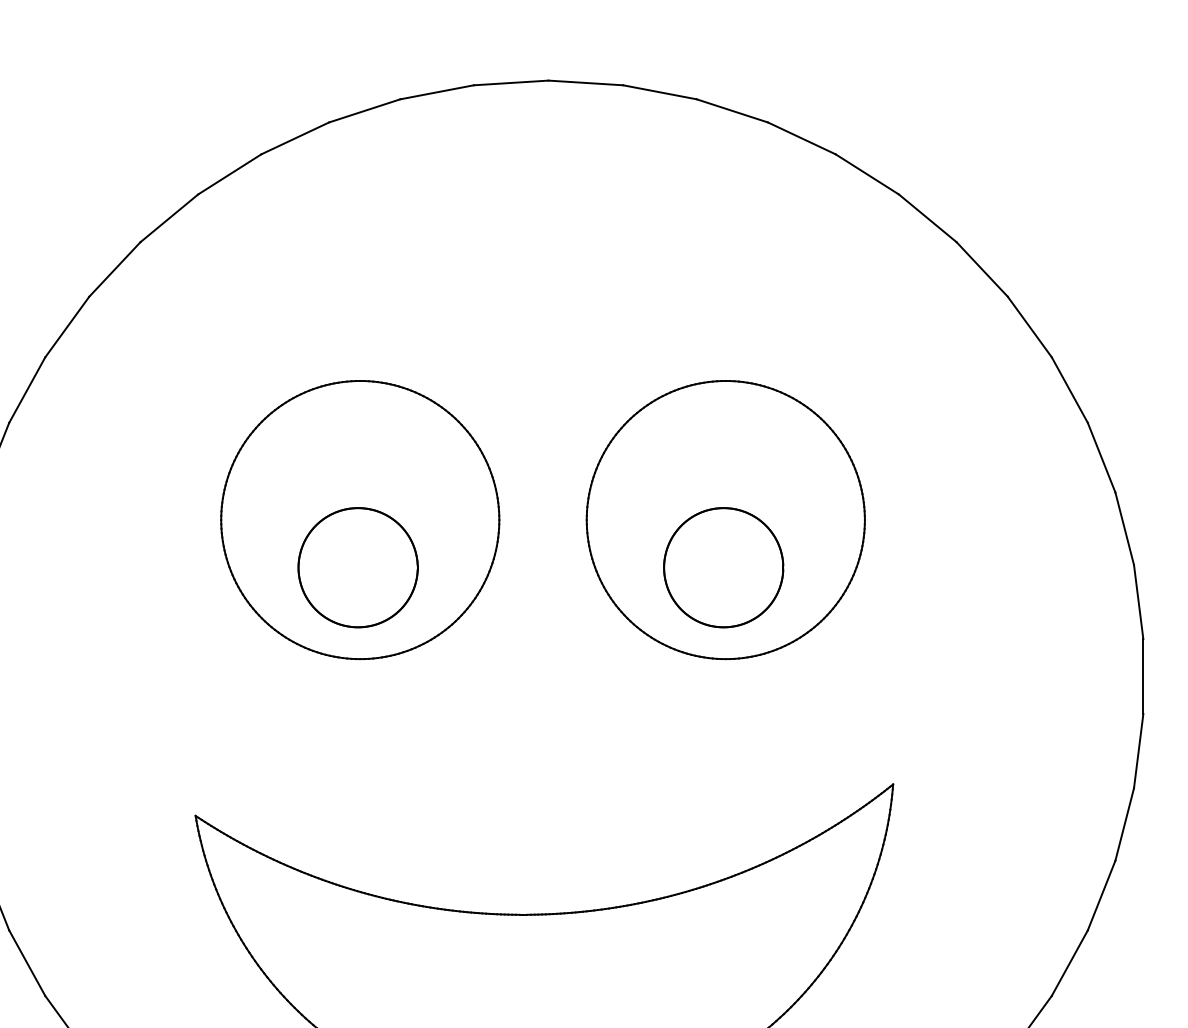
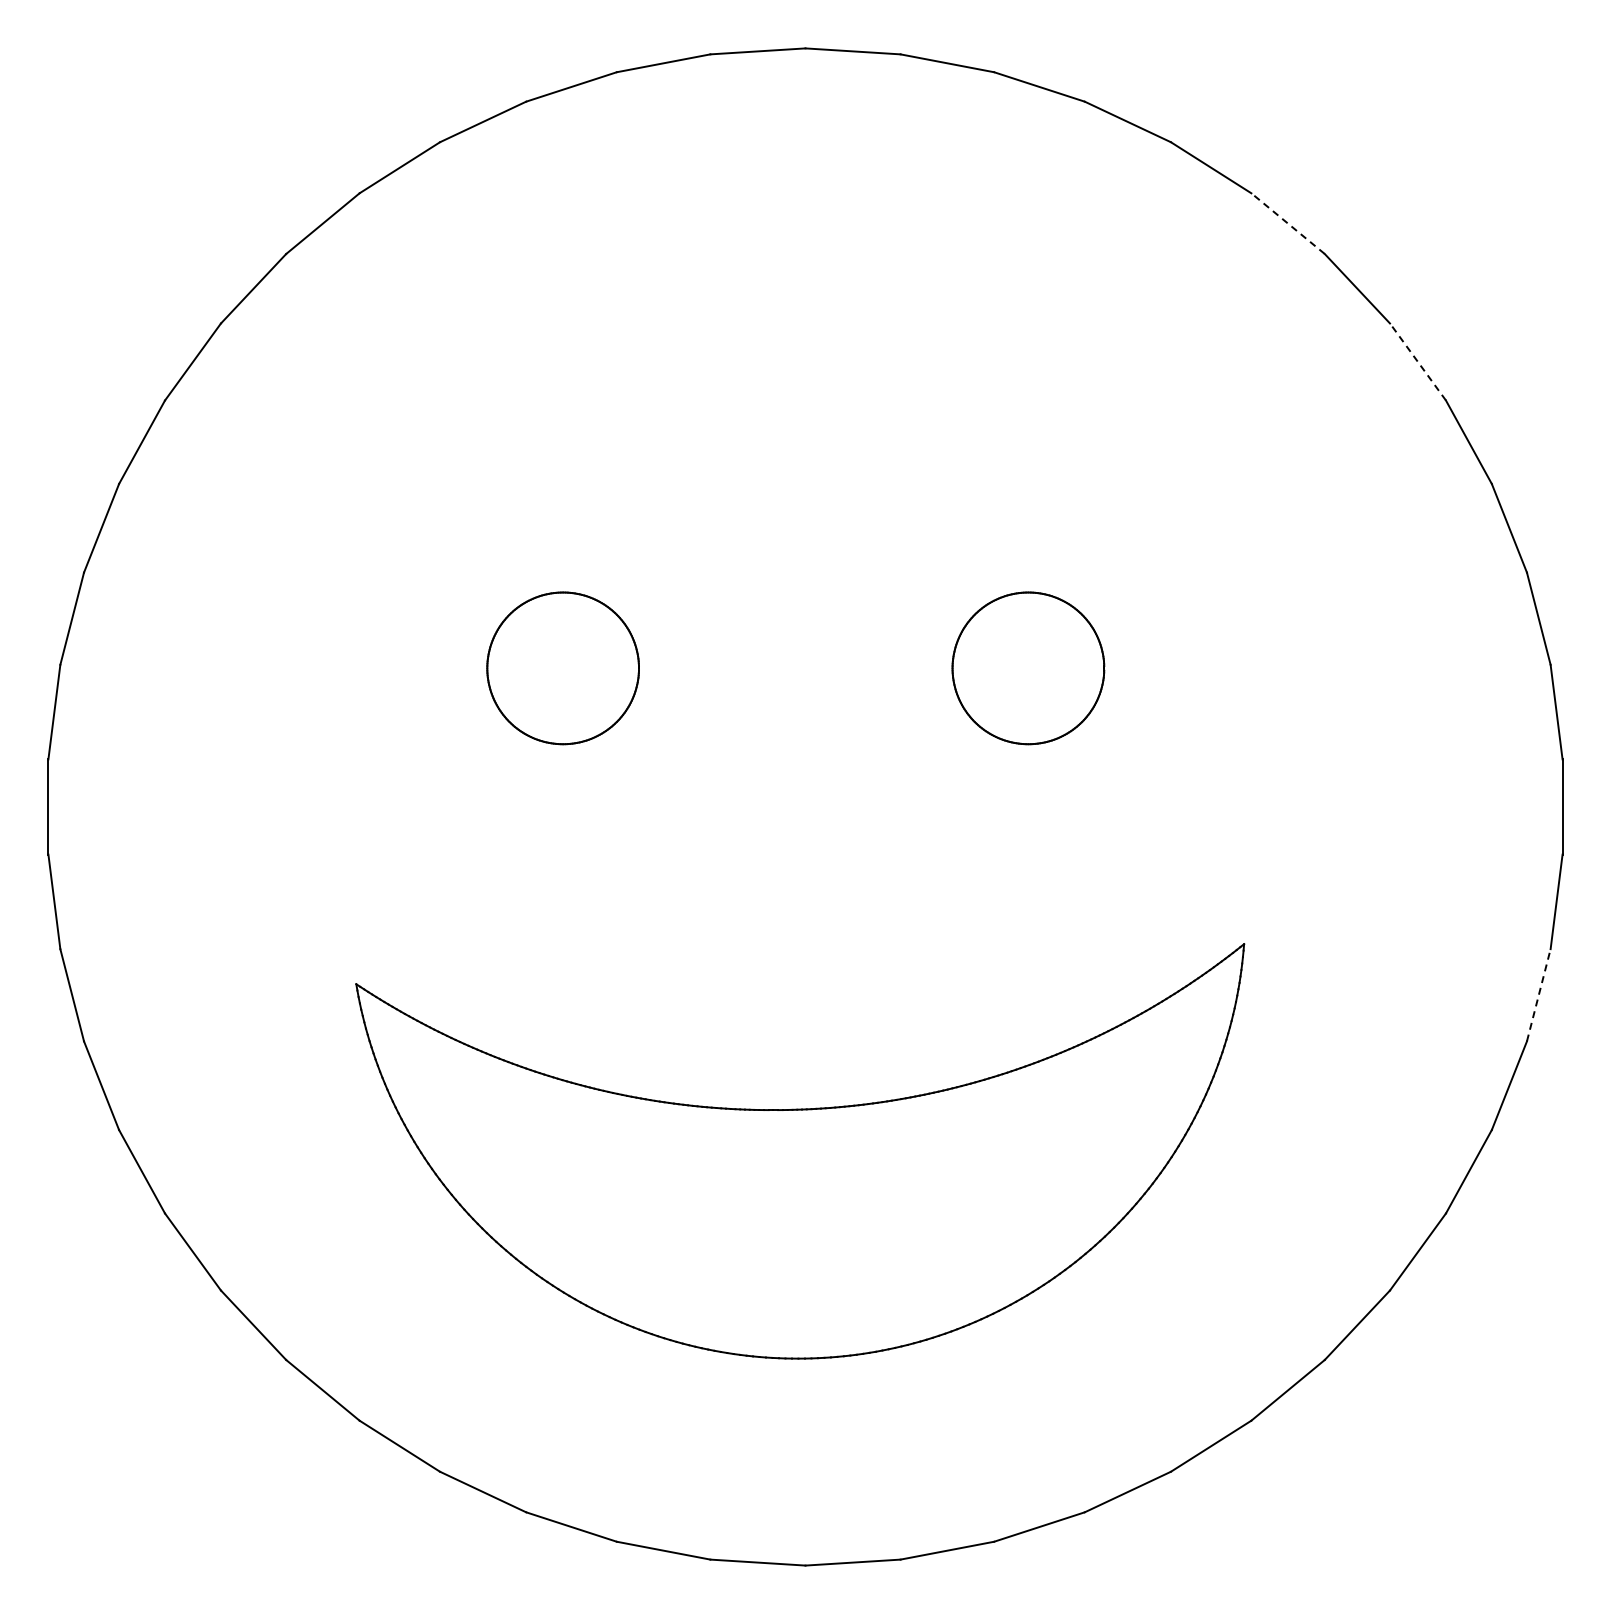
line: (928, 218) -> (1288, 223), solid -> dashed
line: (1030, 327) -> (1418, 362), solid -> dashed
part: (359, 519) -> (565, 607), removed
part: (726, 519) -> (1031, 607), removed
line: (1124, 824) -> (1538, 995), solid -> dashed

